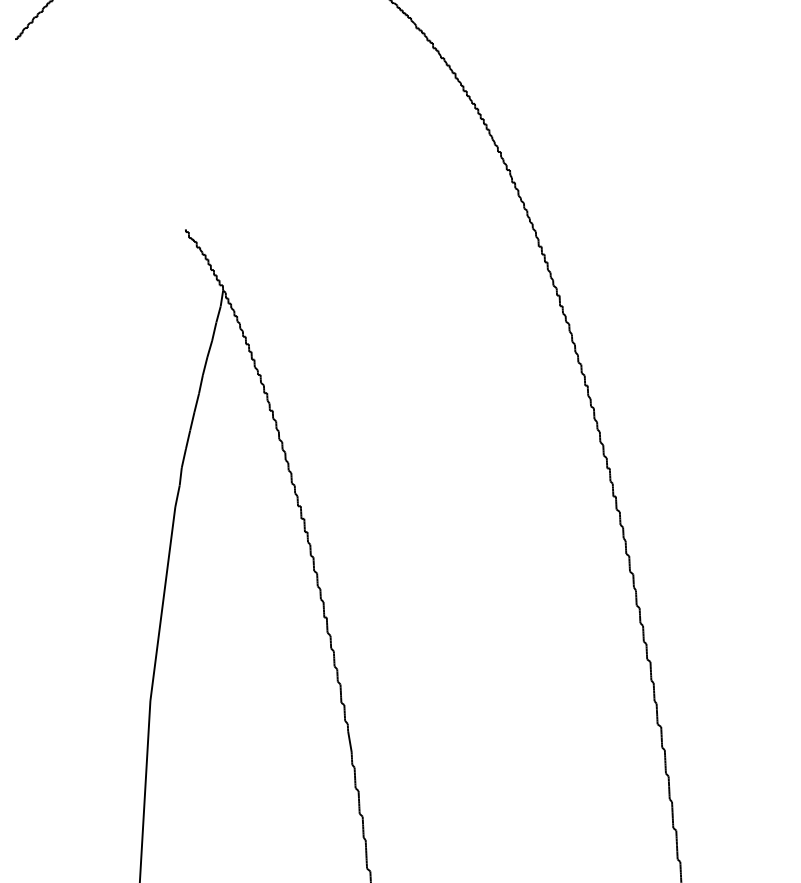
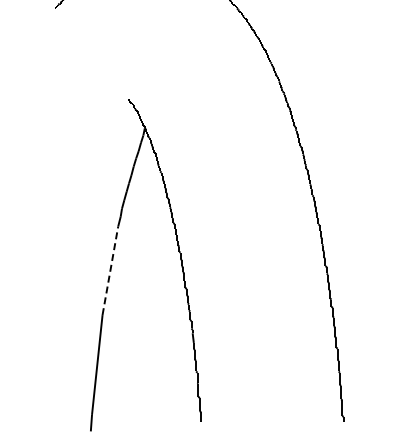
line: (163, 603) -> (110, 270), solid -> dashed

